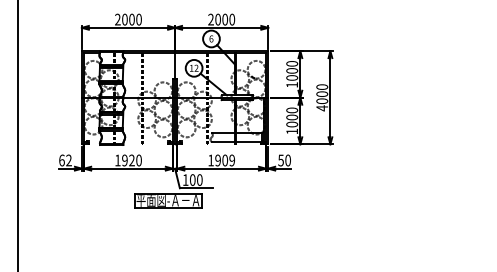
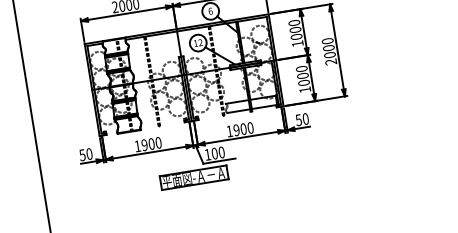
text: (321, 108) -> (330, 62), 4000 -> 2000
text: (65, 160) -> (86, 154), 62 -> 50
text: (131, 160) -> (151, 144), 1920 -> 1900
text: (231, 160) -> (249, 128), 1909 -> 1900

